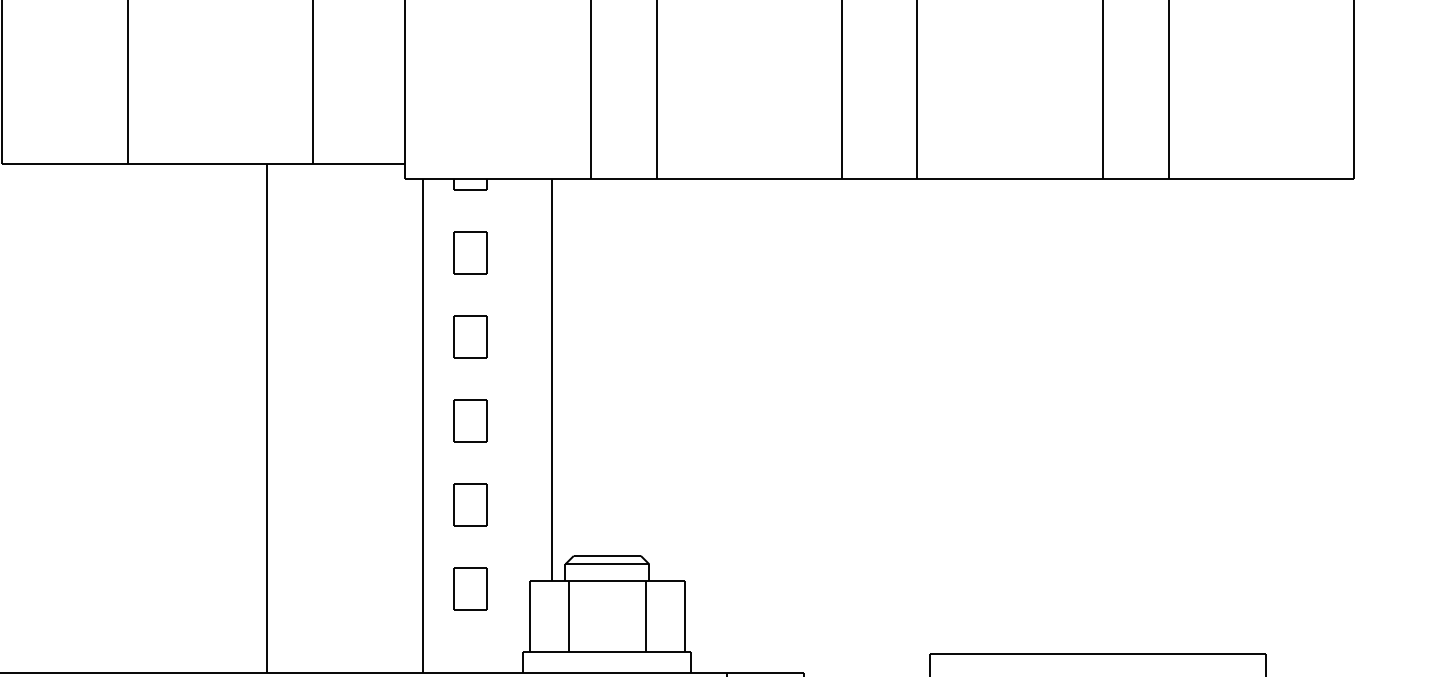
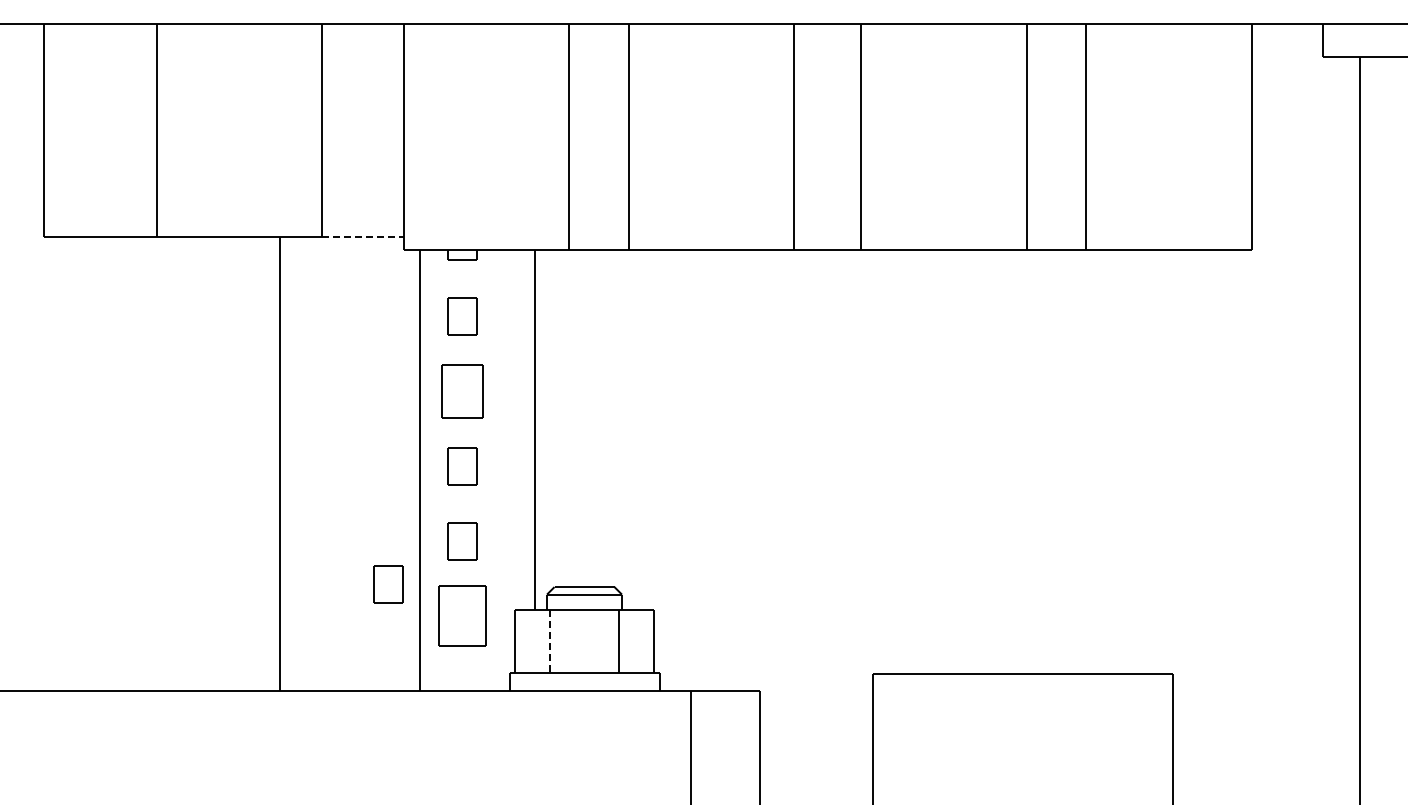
line: (359, 163) -> (363, 236), solid -> dashed
part: (470, 337) -> (462, 391), size x1.4
part: (387, 553) -> (388, 584), added
part: (470, 588) -> (462, 616), size x1.6
line: (568, 616) -> (549, 641), solid -> dashed

